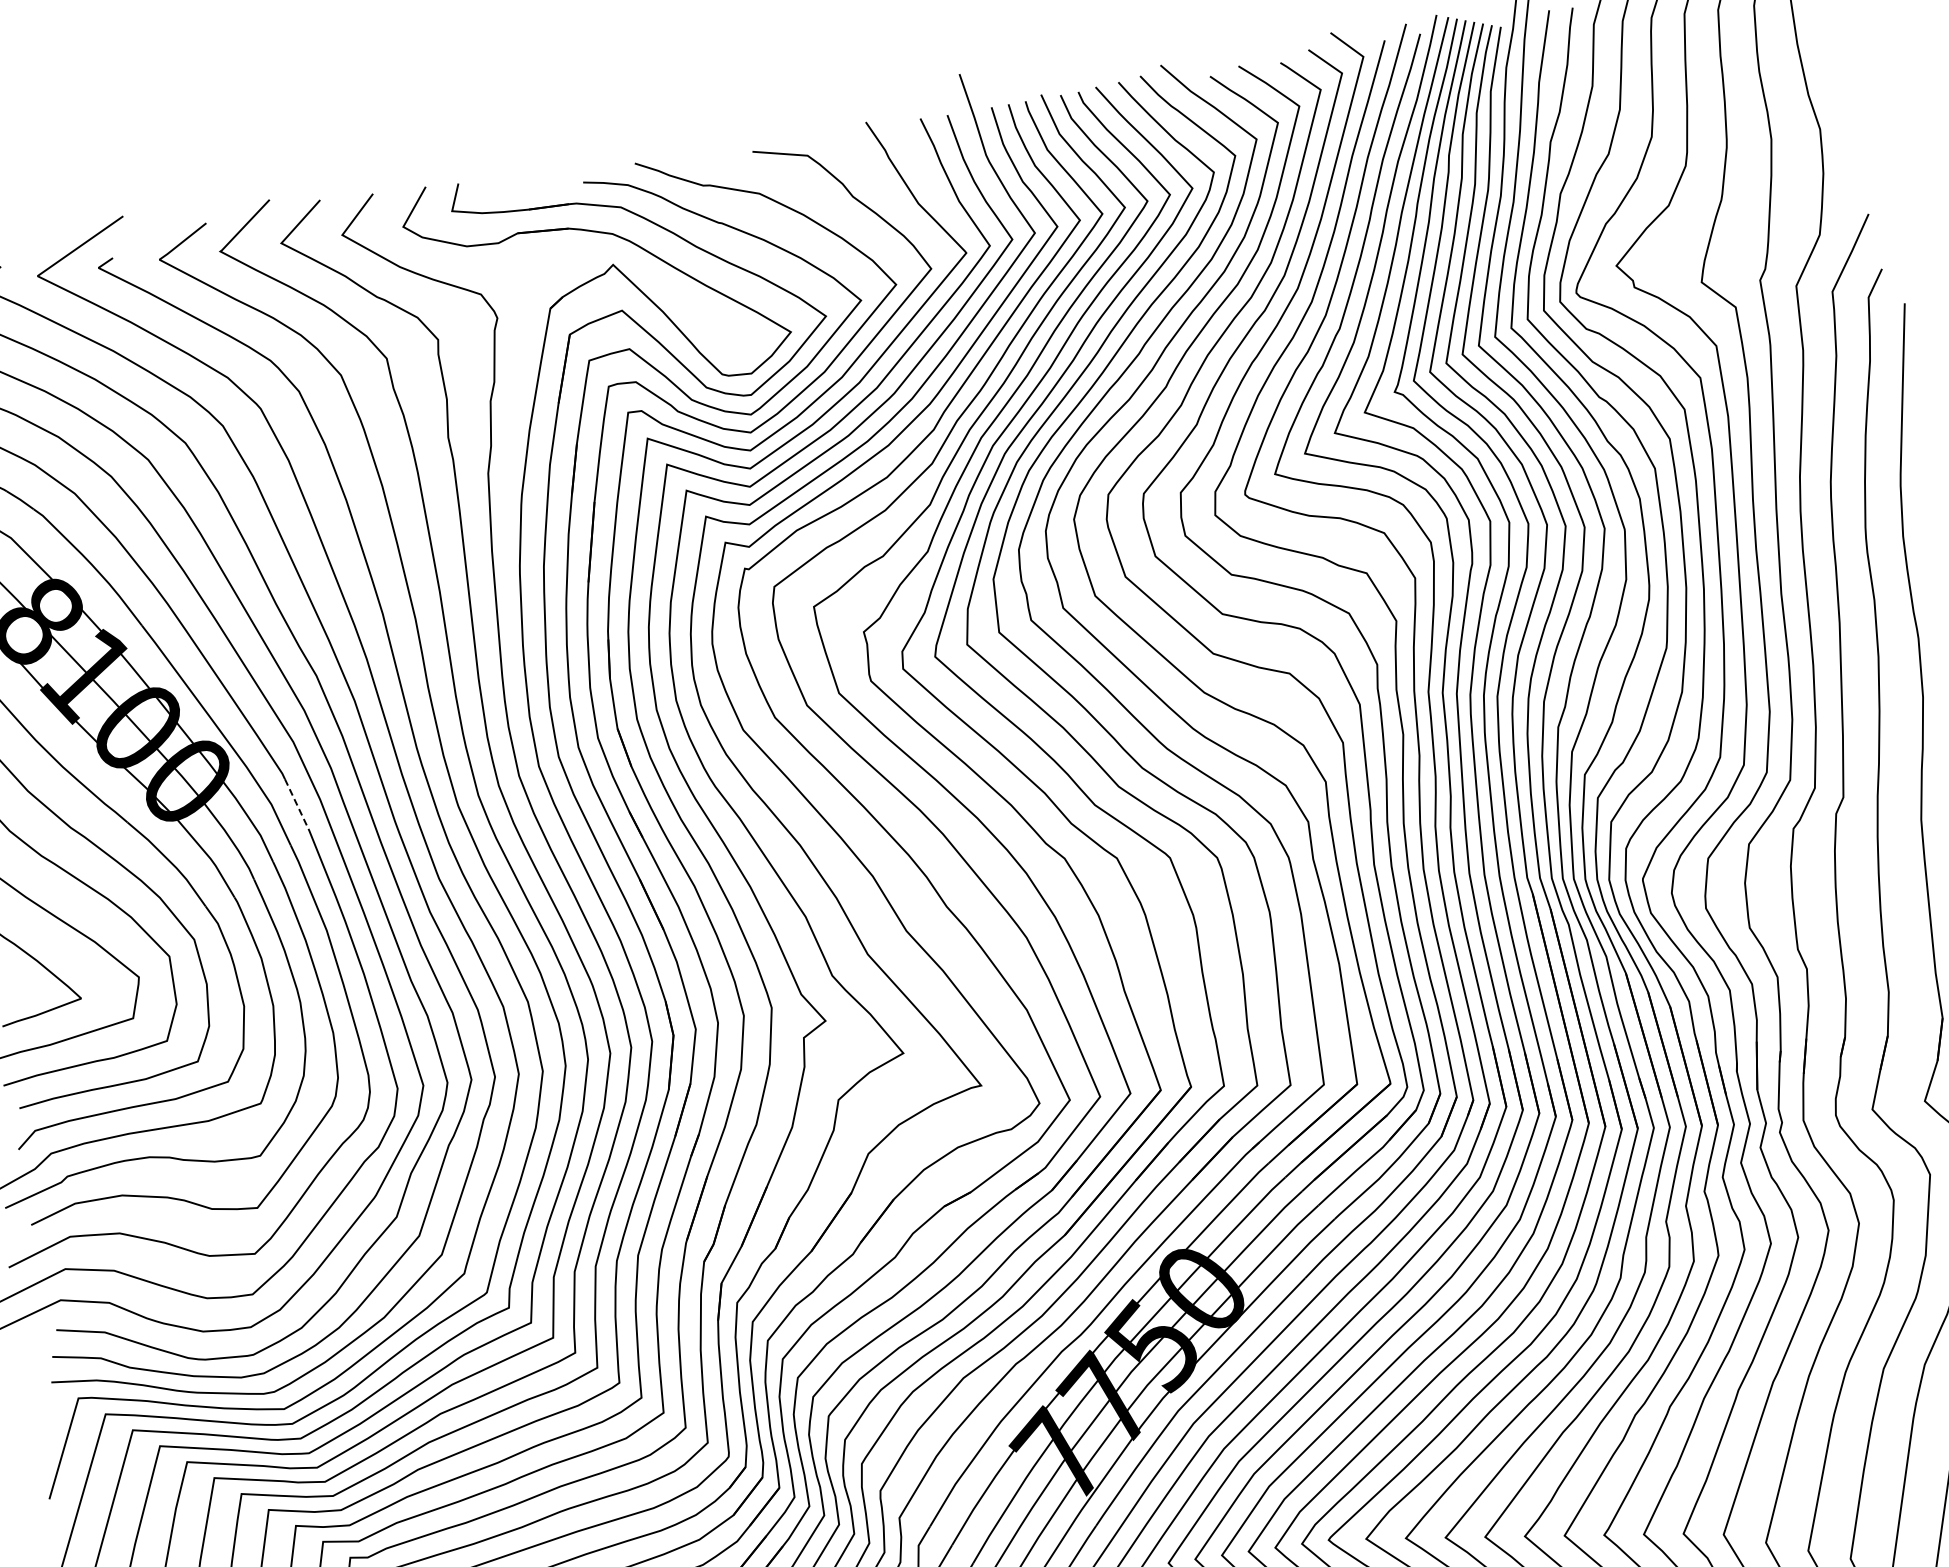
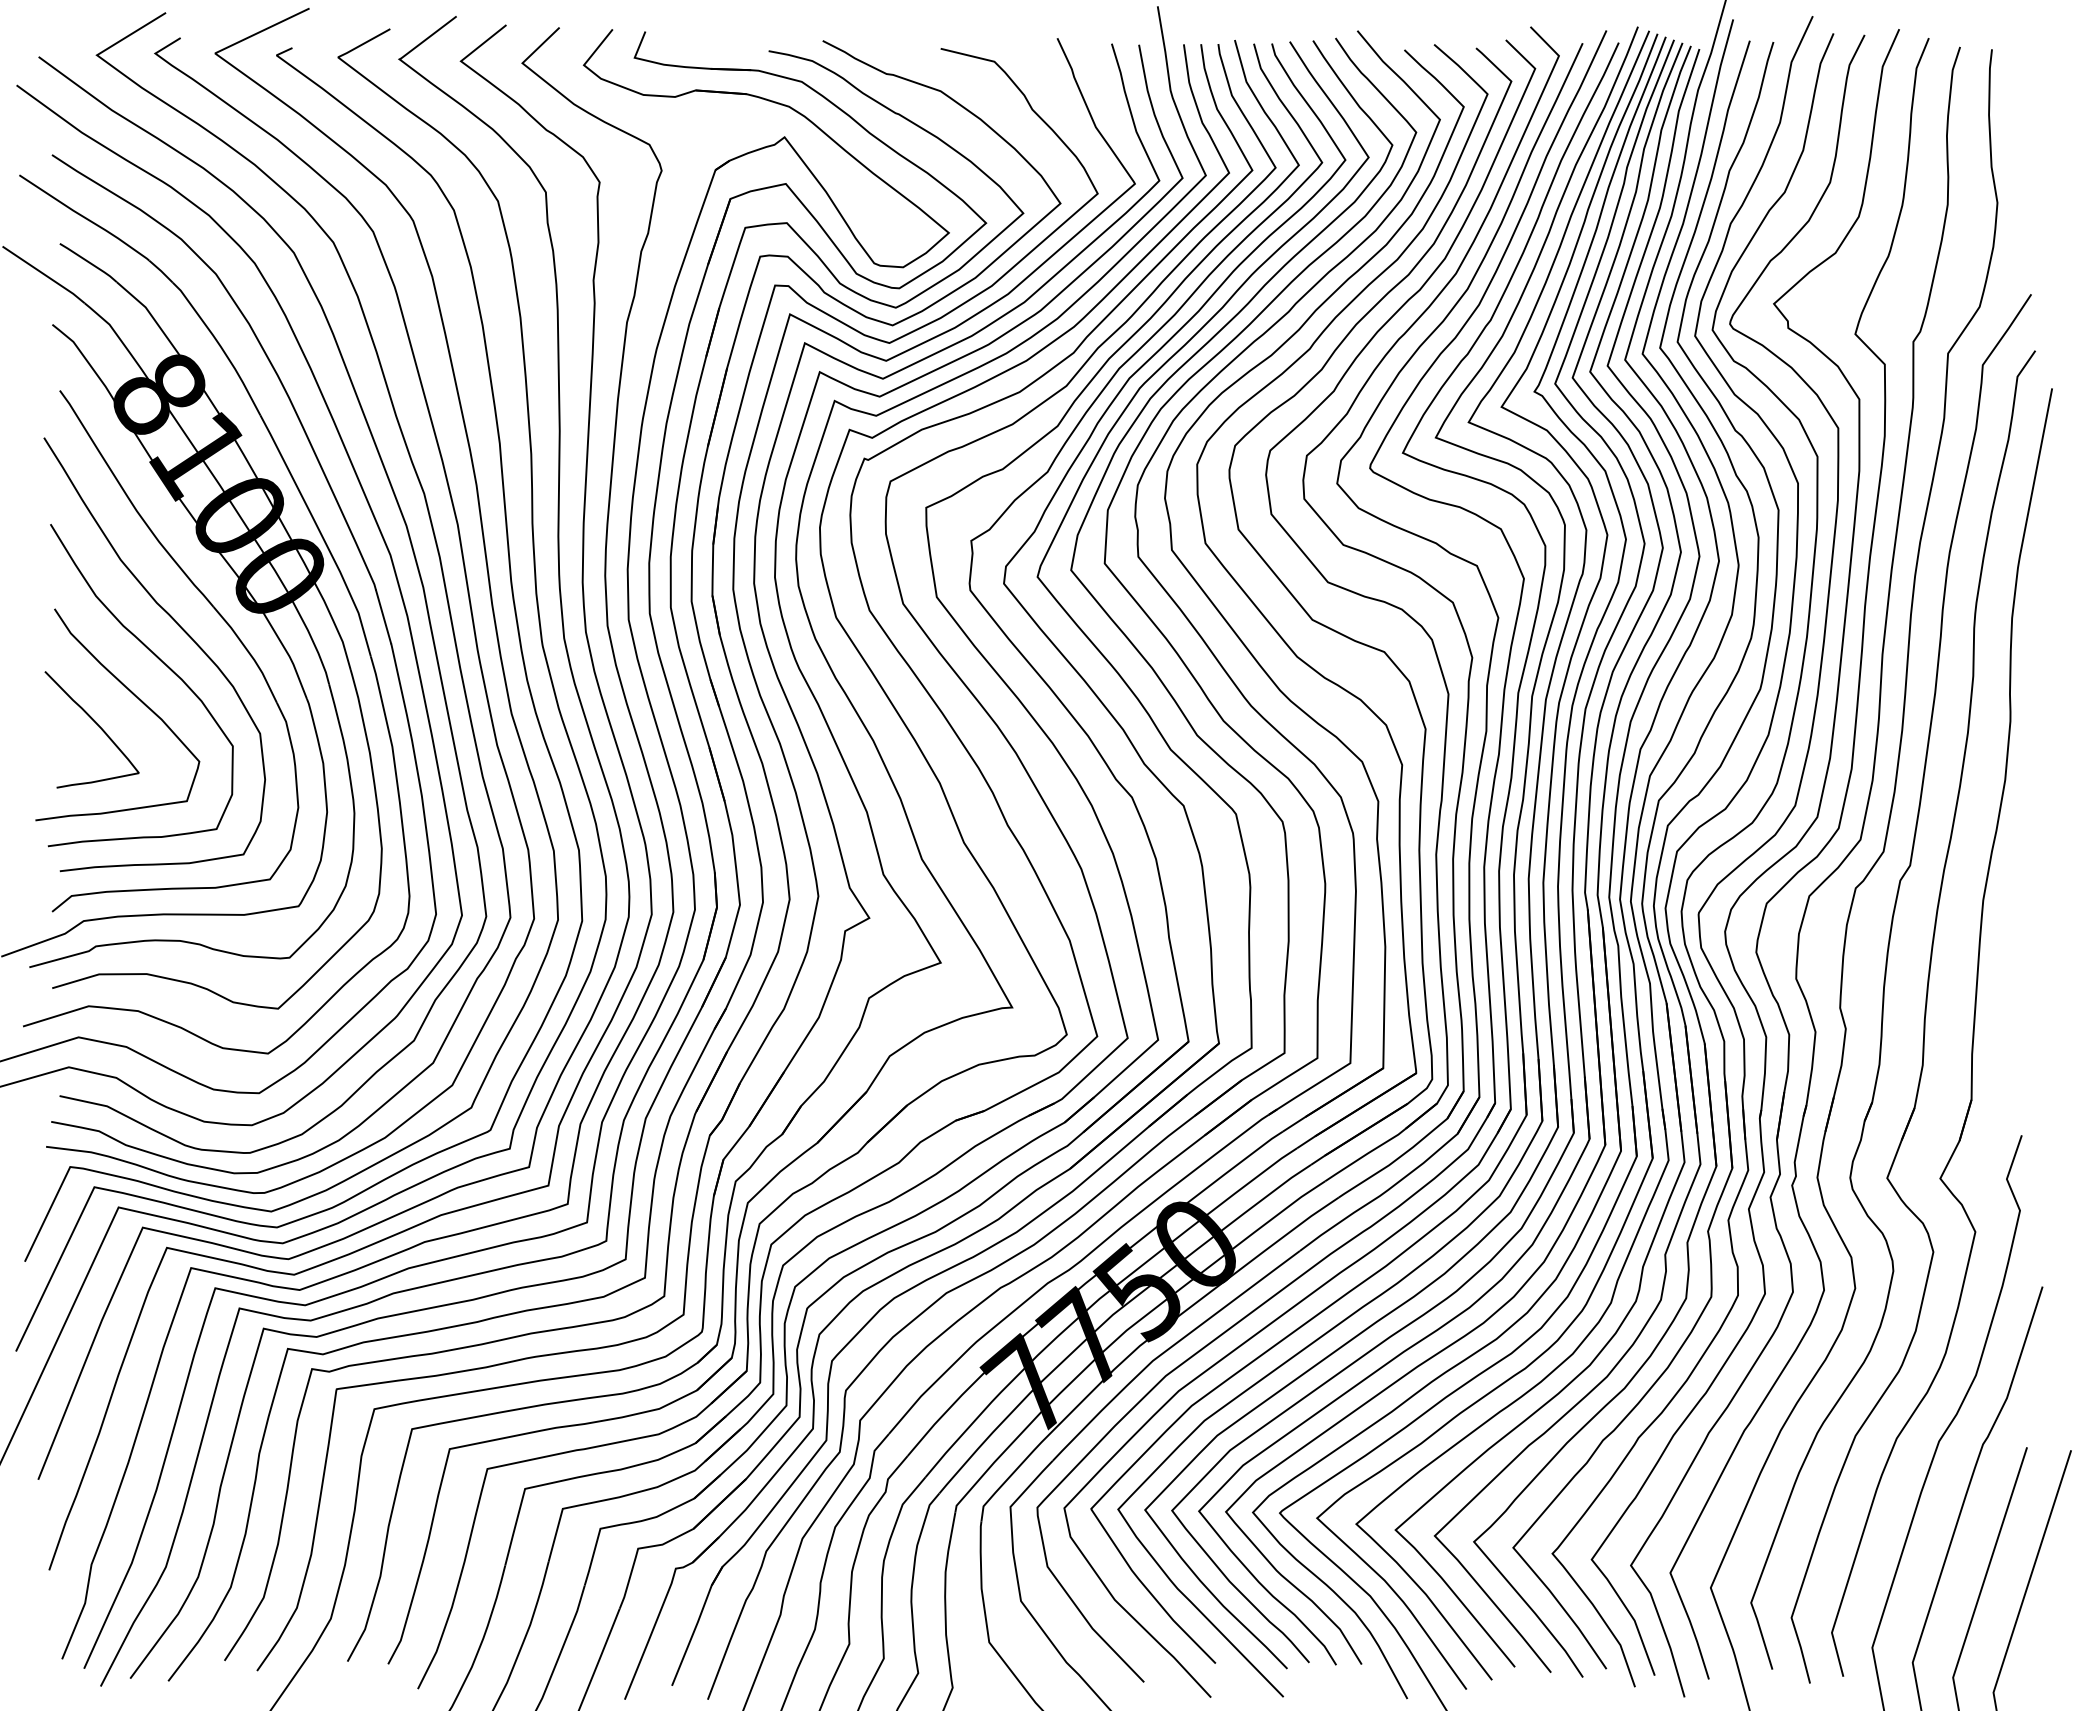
line: (296, 804) -> (383, 617), dashed -> solid

